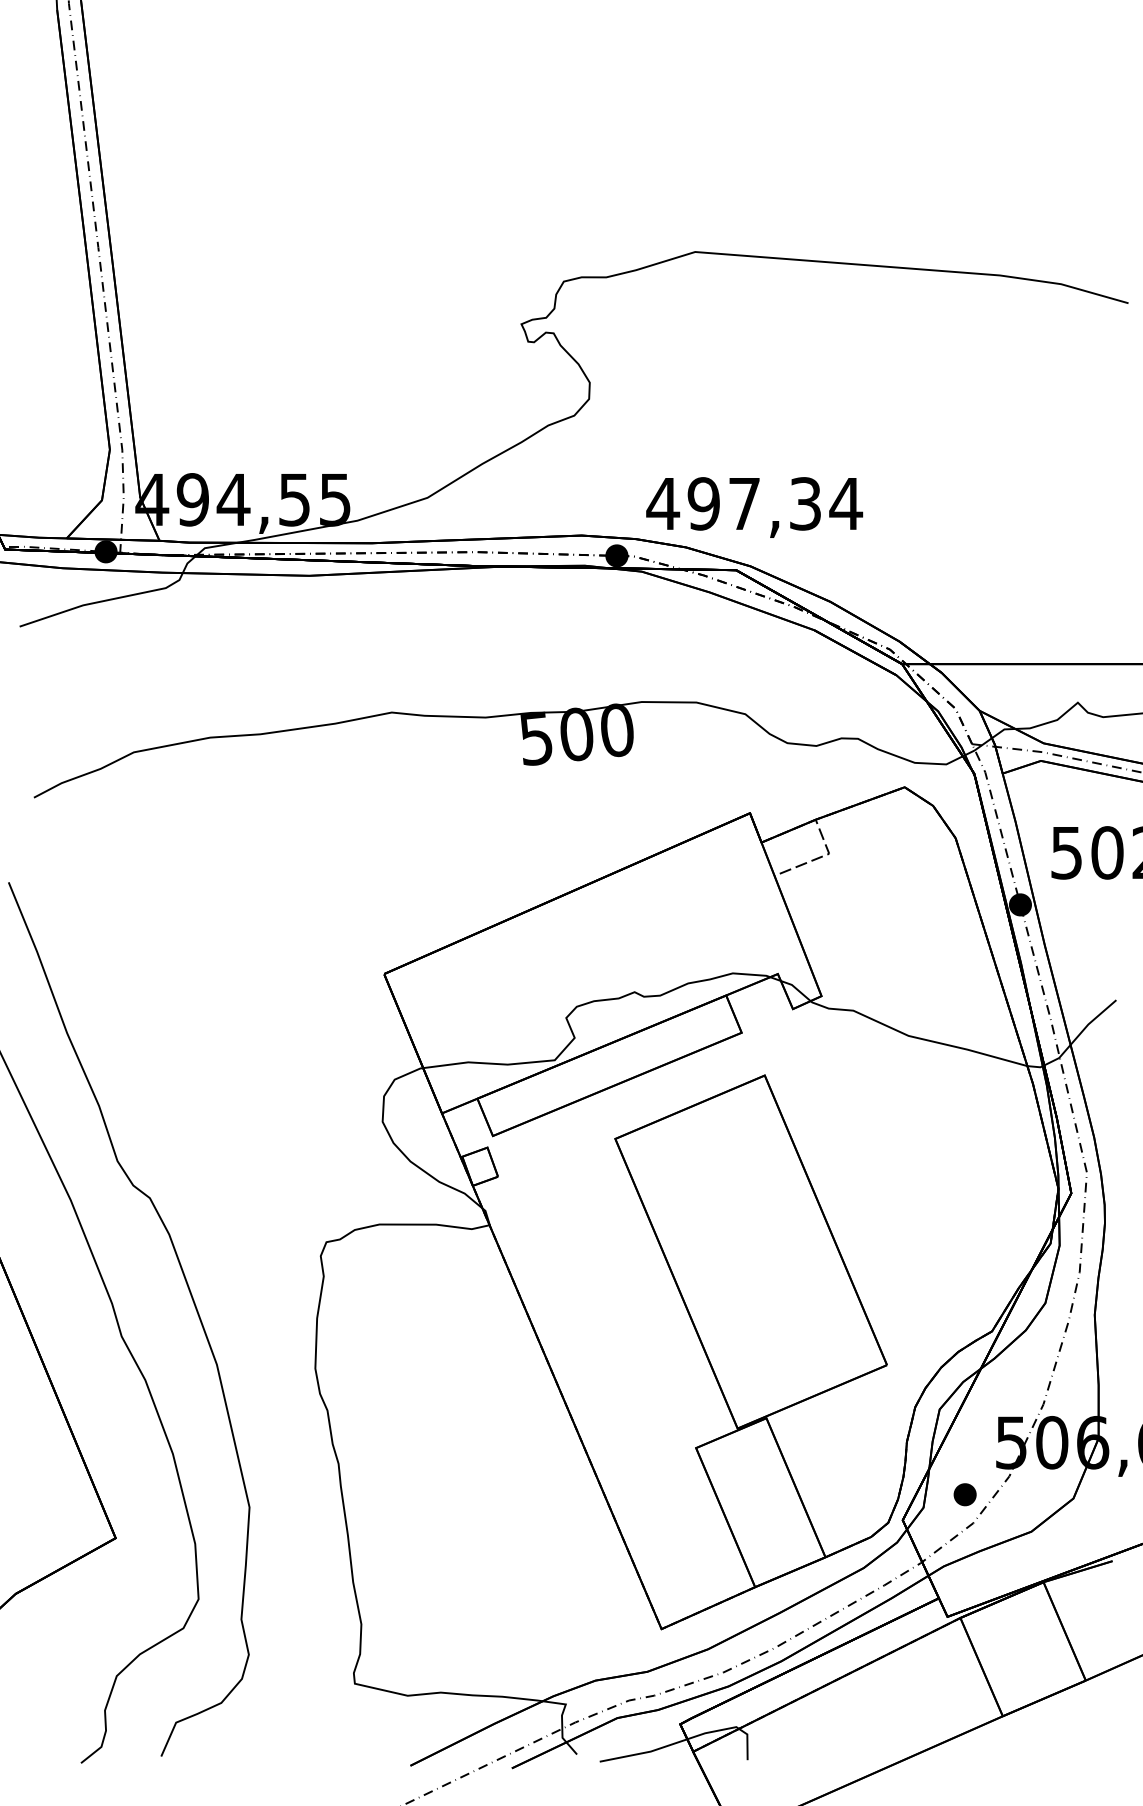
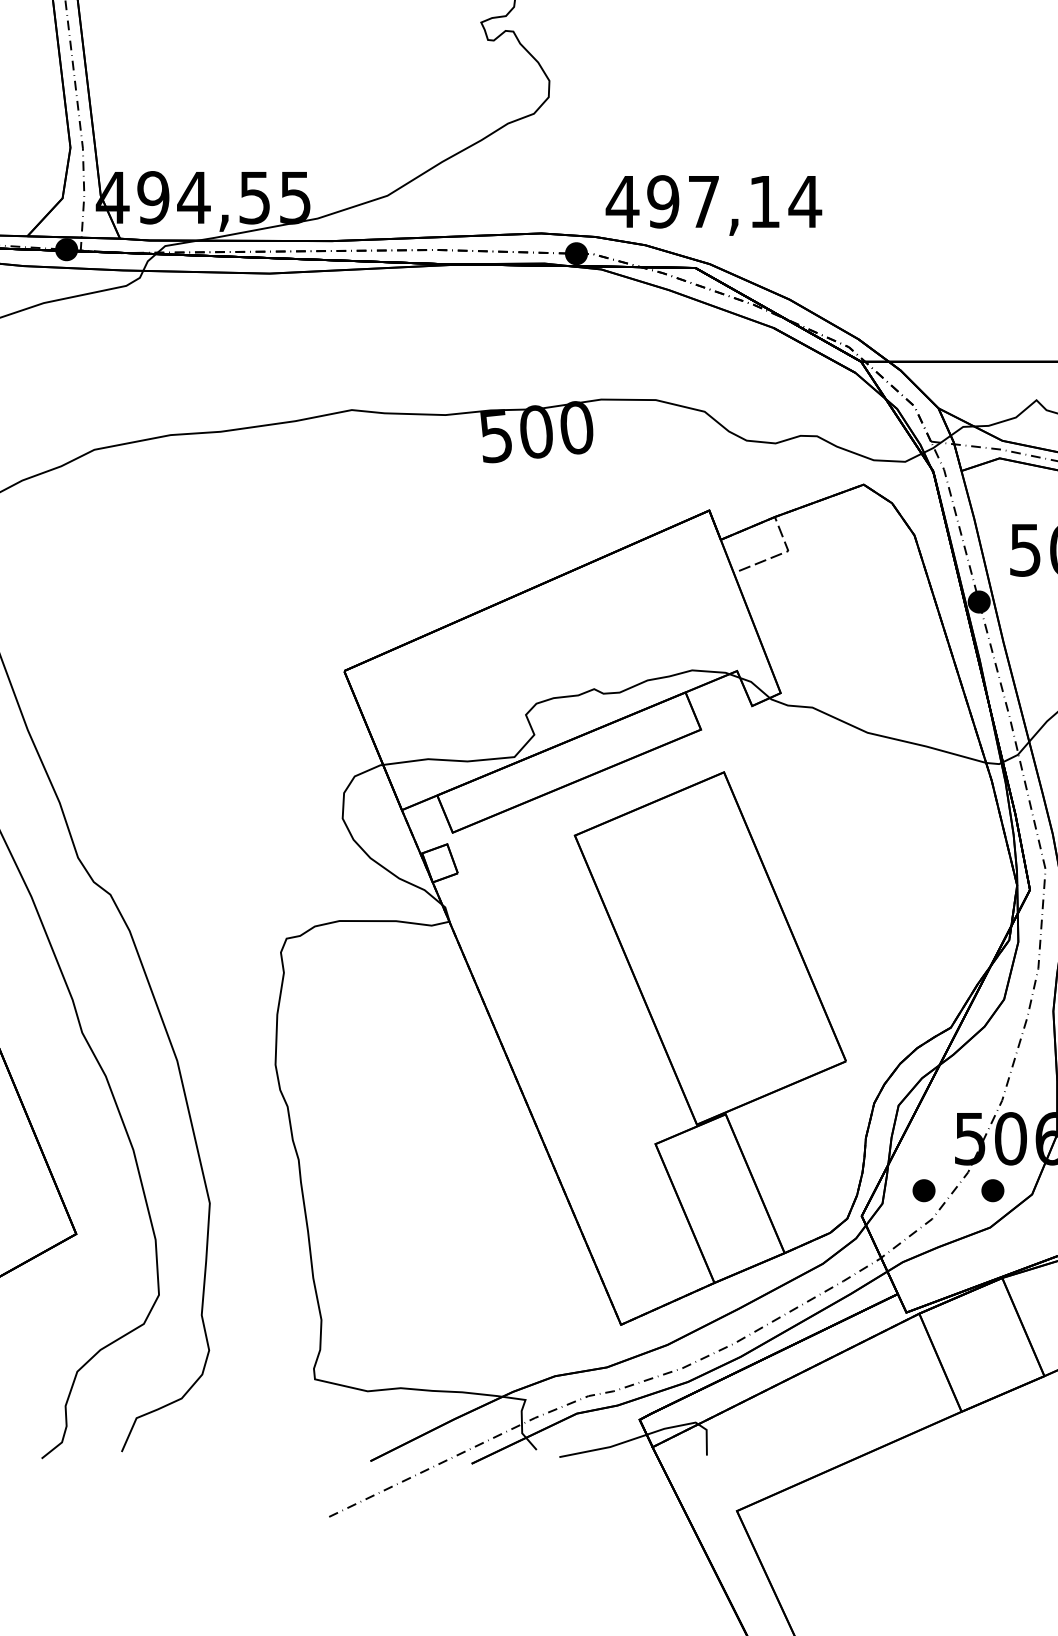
text: (805, 503) -> (764, 201), 497,34 -> 497,14
part: (1033, 1494) -> (992, 1190), added

